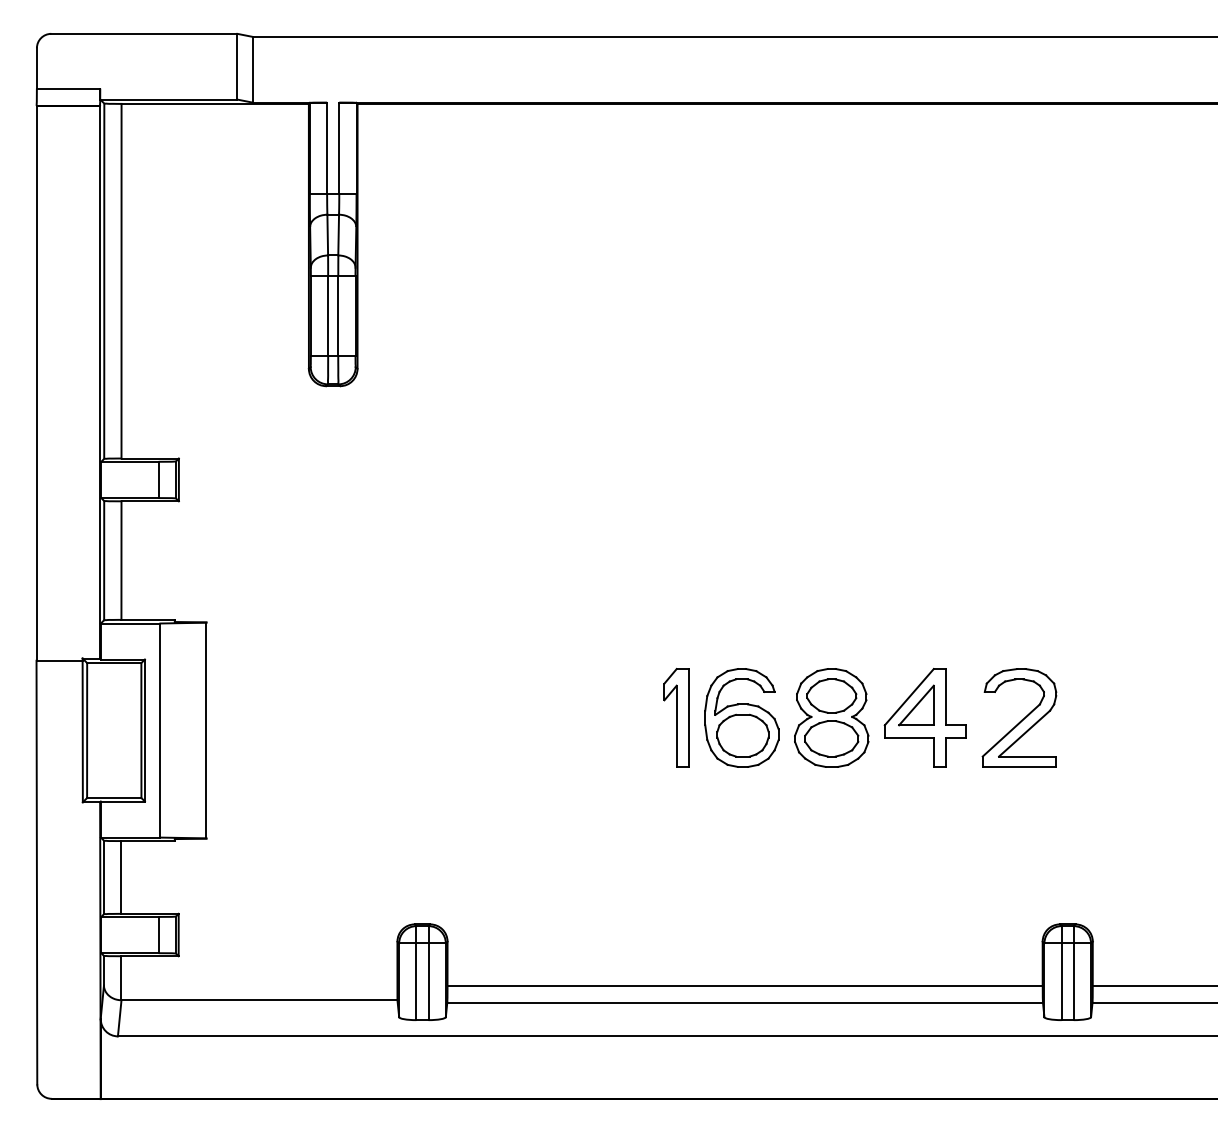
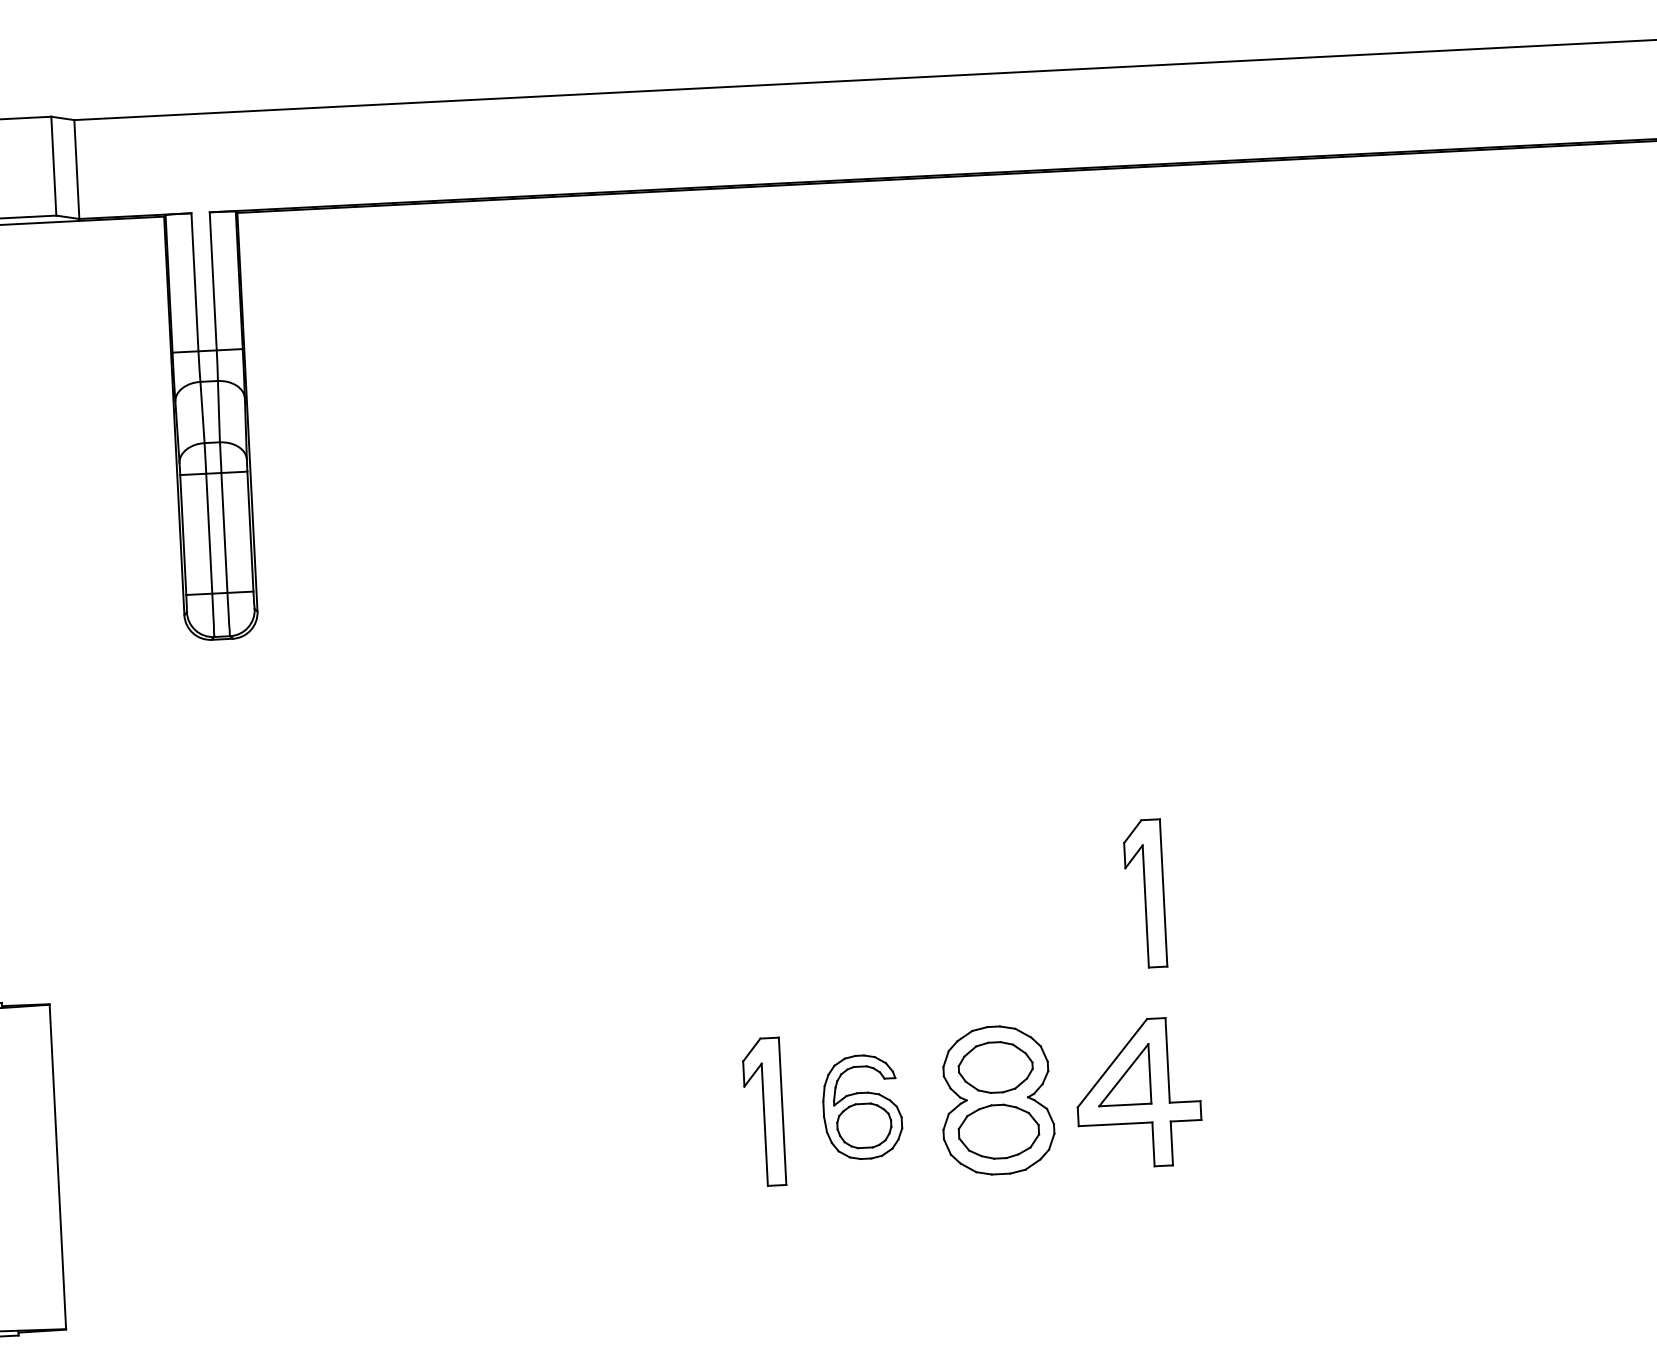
part: (936, 585) -> (1144, 893), added
part: (741, 717) -> (861, 1106), size x0.7
part: (1019, 717) -> (1279, 1085), removed

